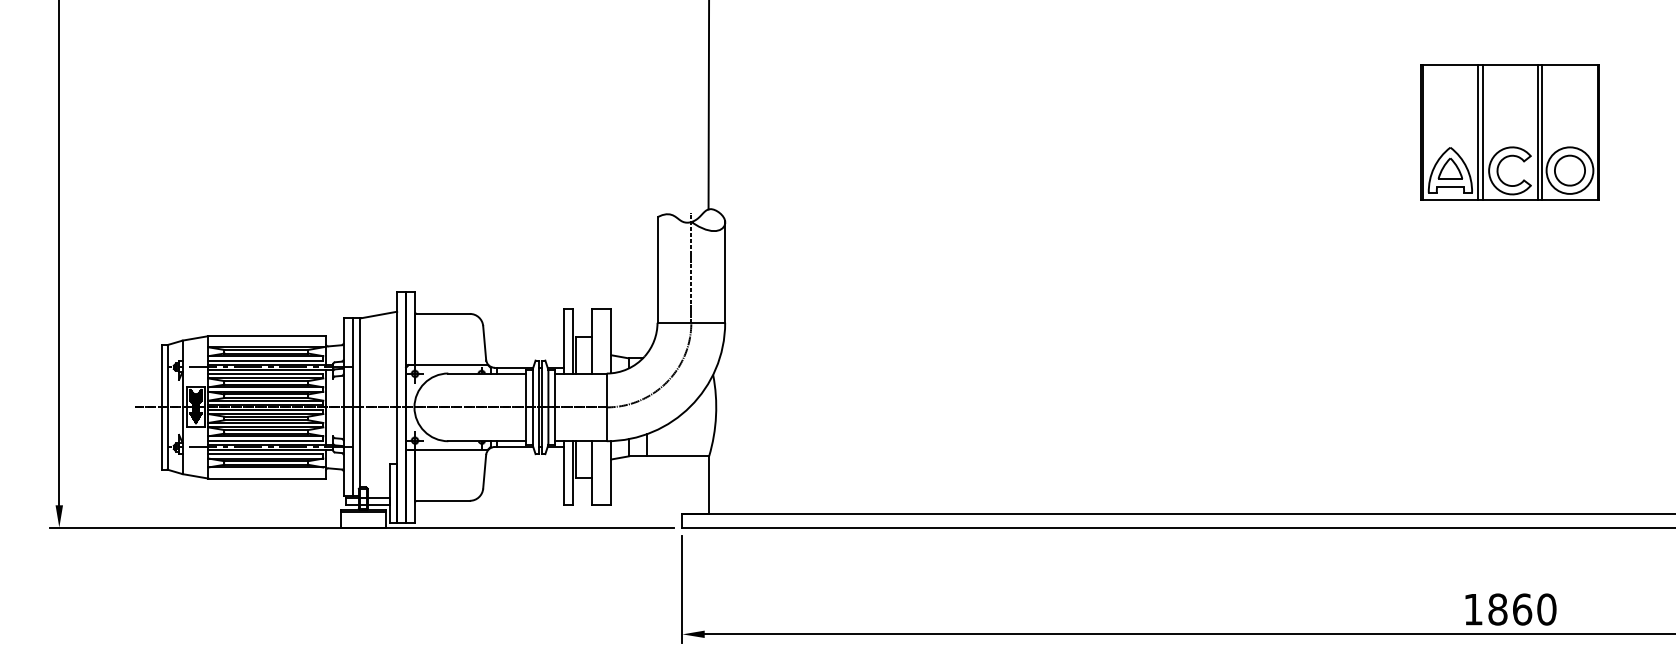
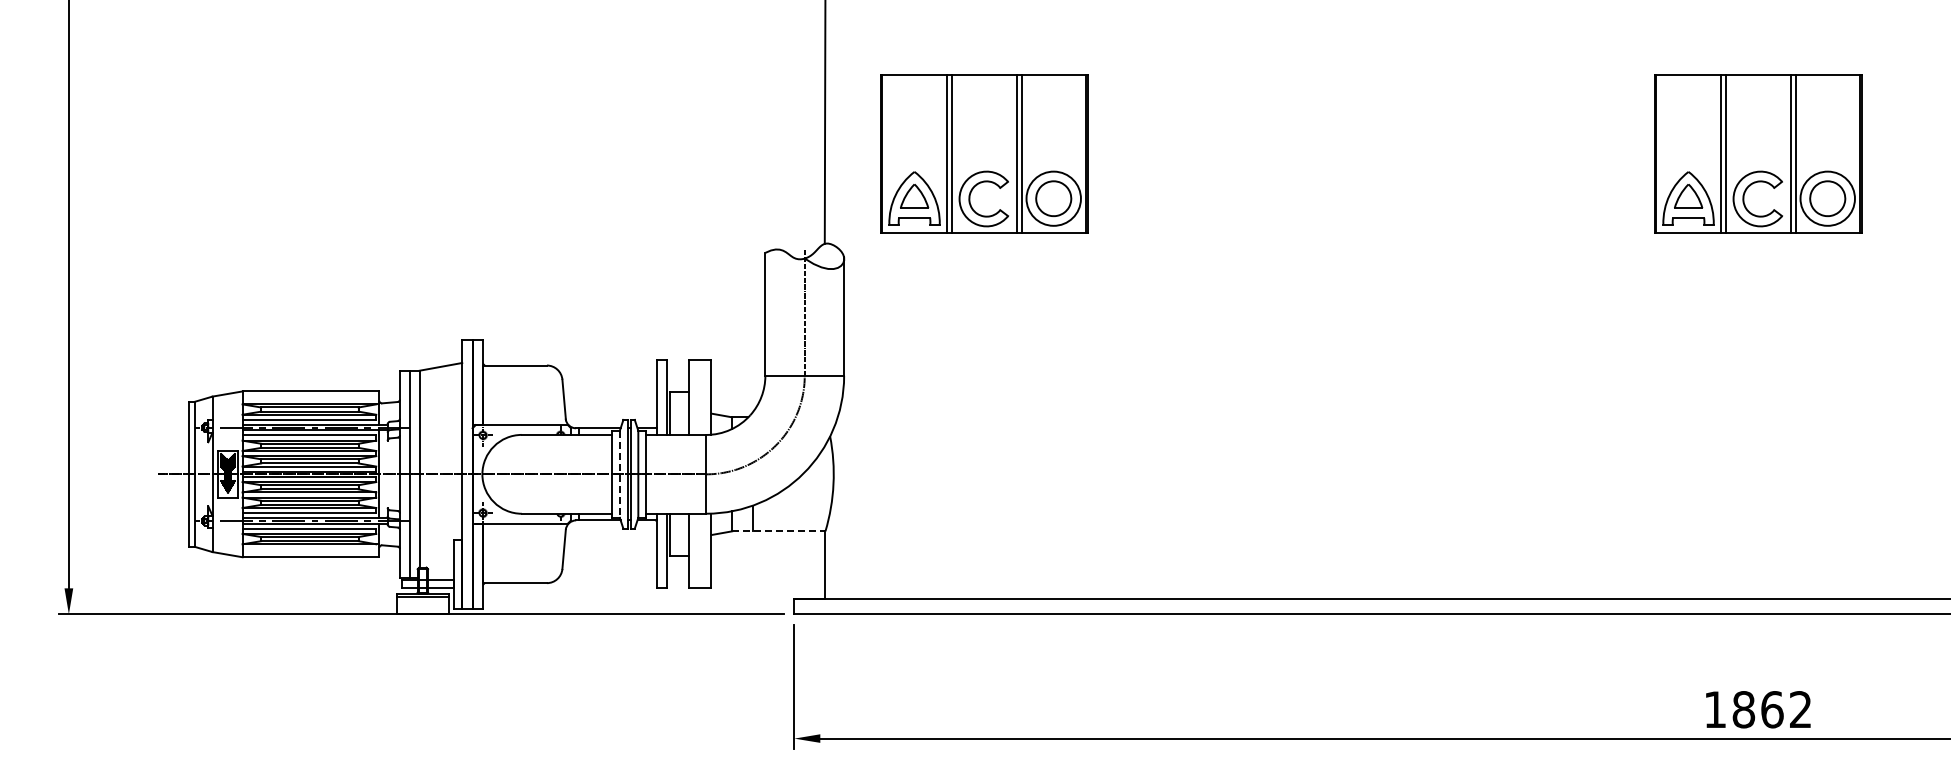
part: (845, 131) -> (984, 153), added
line: (532, 407) -> (619, 474), solid -> dashed
line: (668, 456) -> (778, 531), solid -> dashed
text: (1546, 609) -> (1800, 709), 1860 -> 1862

